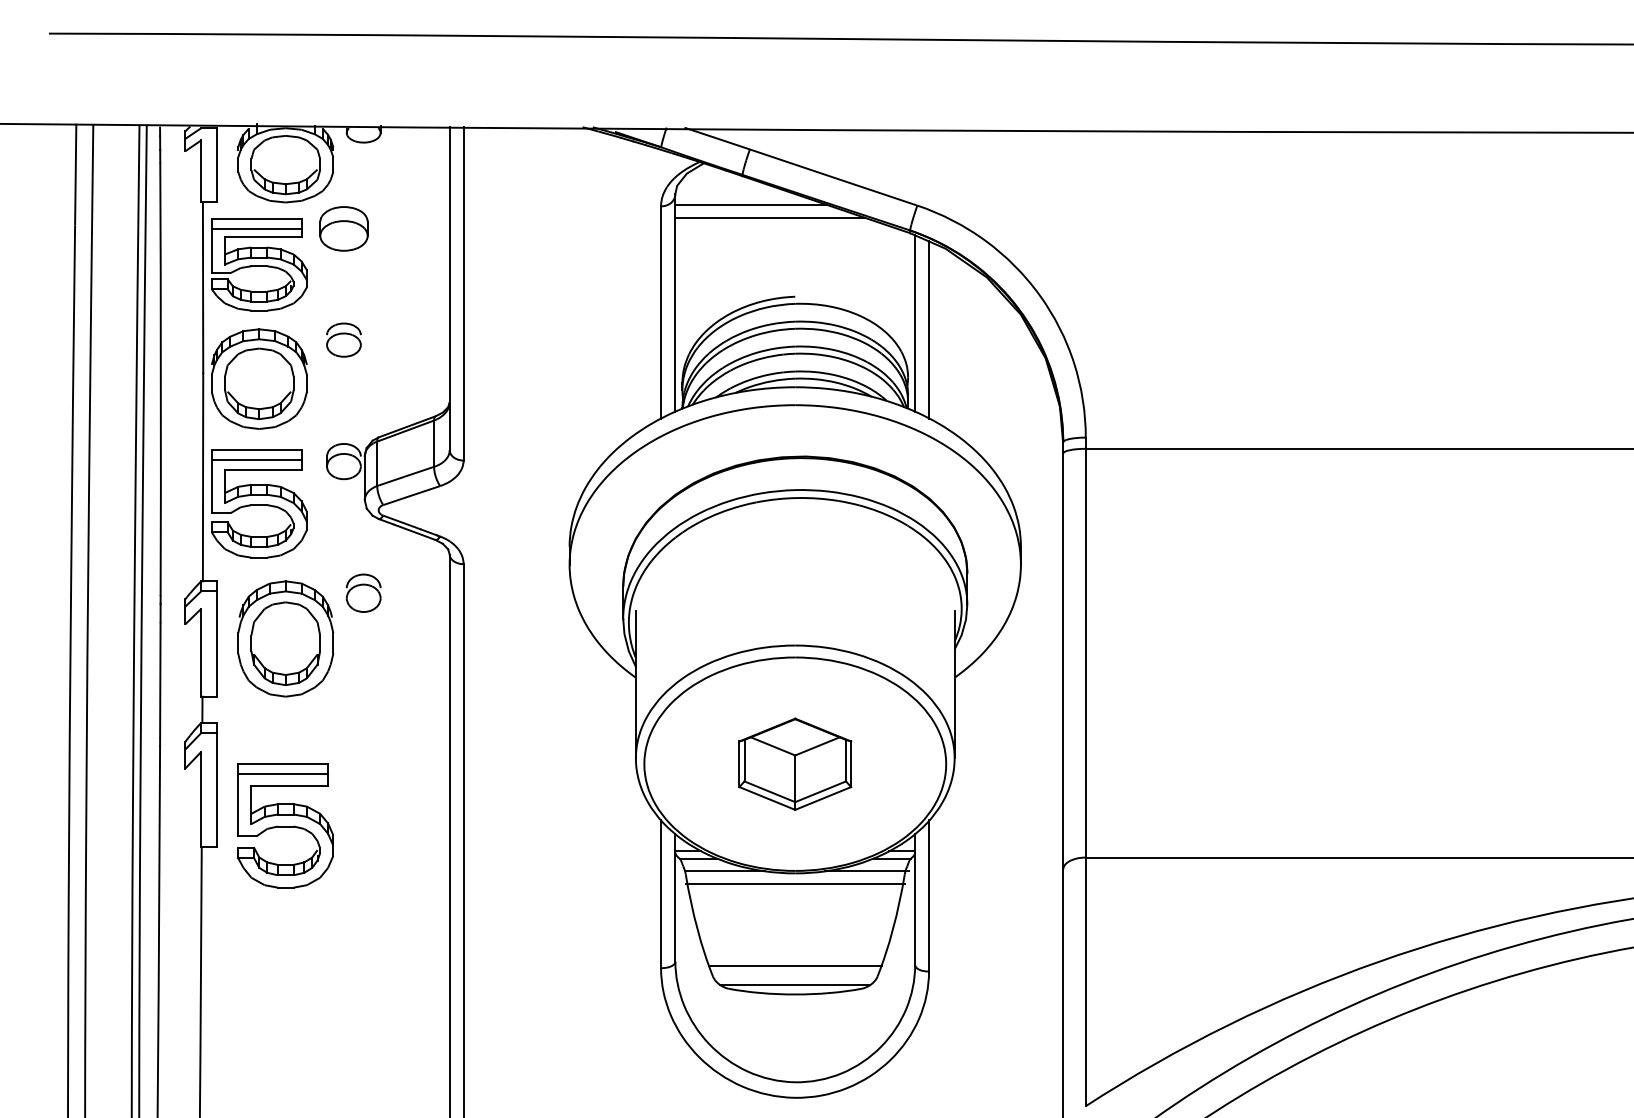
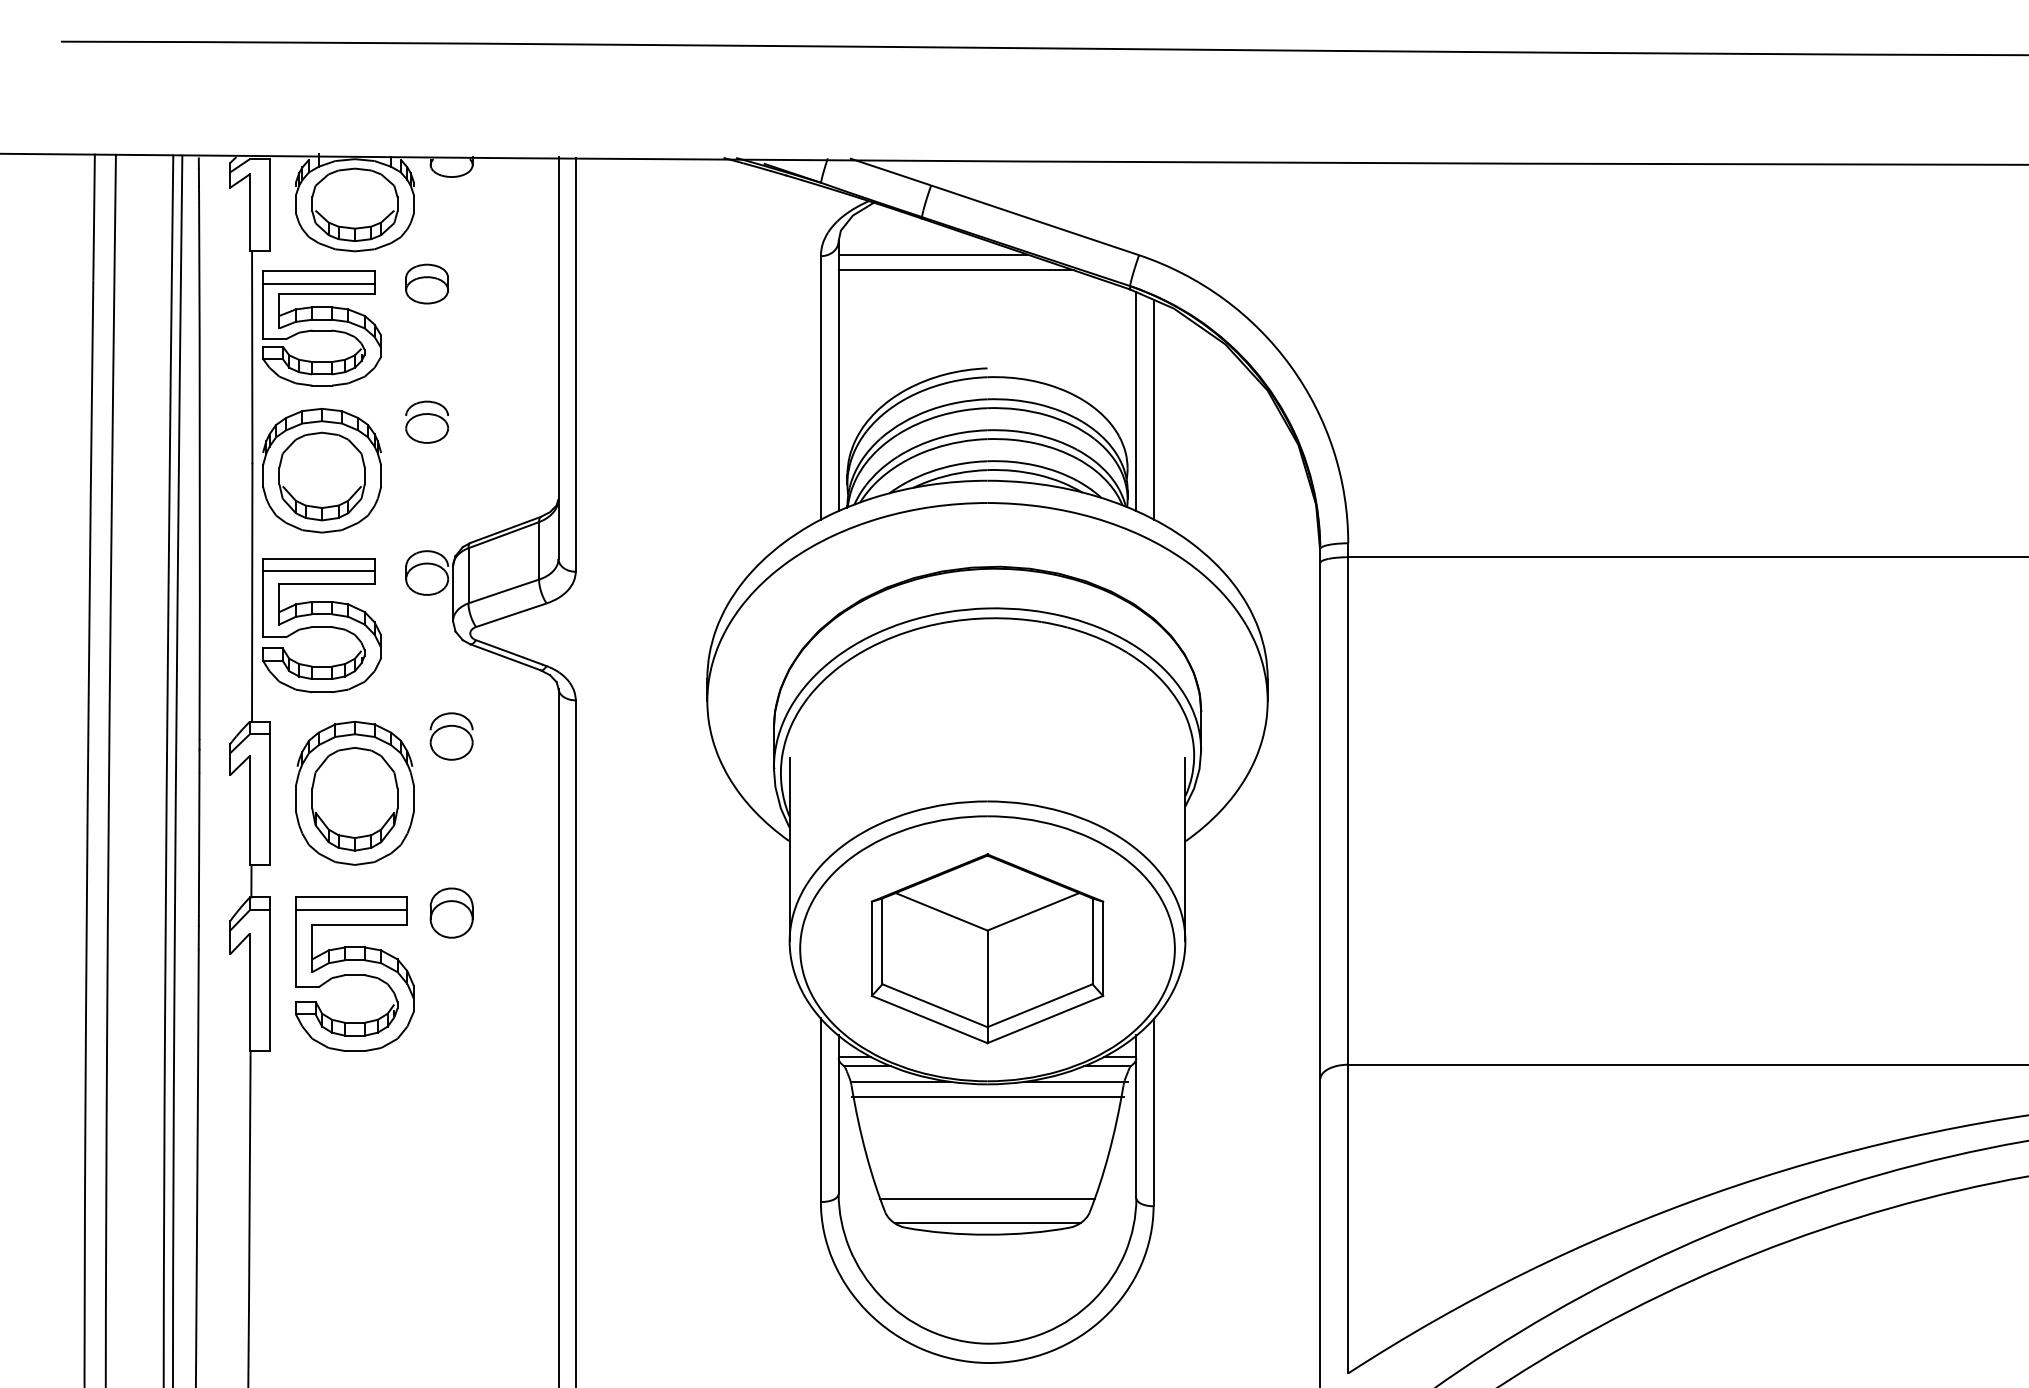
part: (343, 228) -> (426, 283), size x0.71
part: (363, 734) -> (451, 912), added
part: (795, 763) -> (987, 948), size x1.67
part: (285, 825) -> (354, 973), moved

